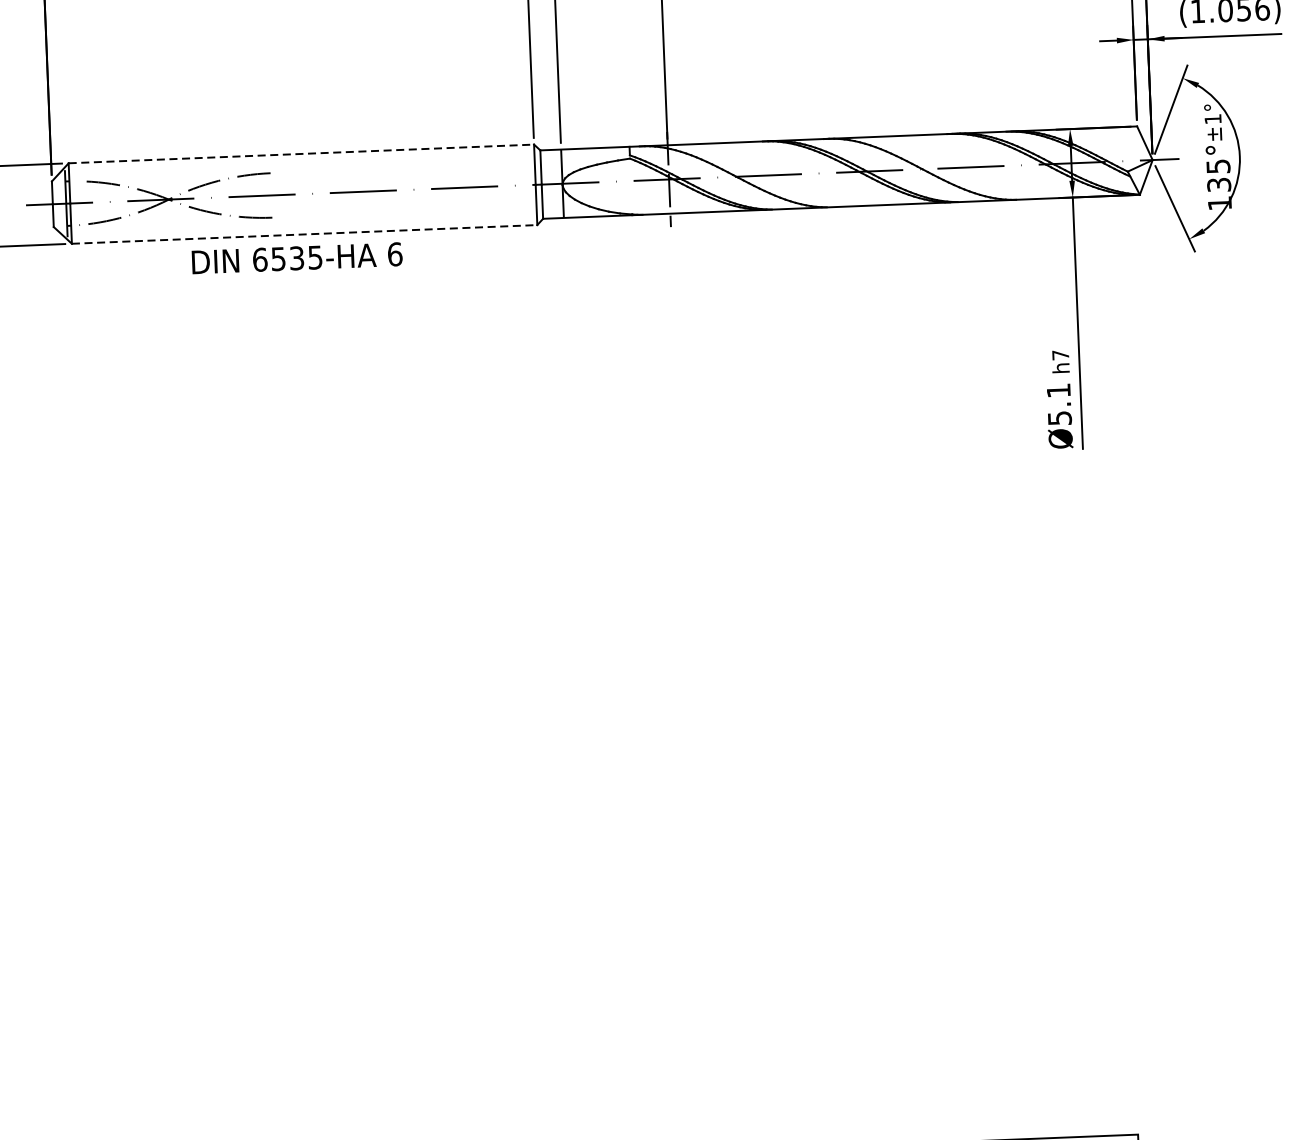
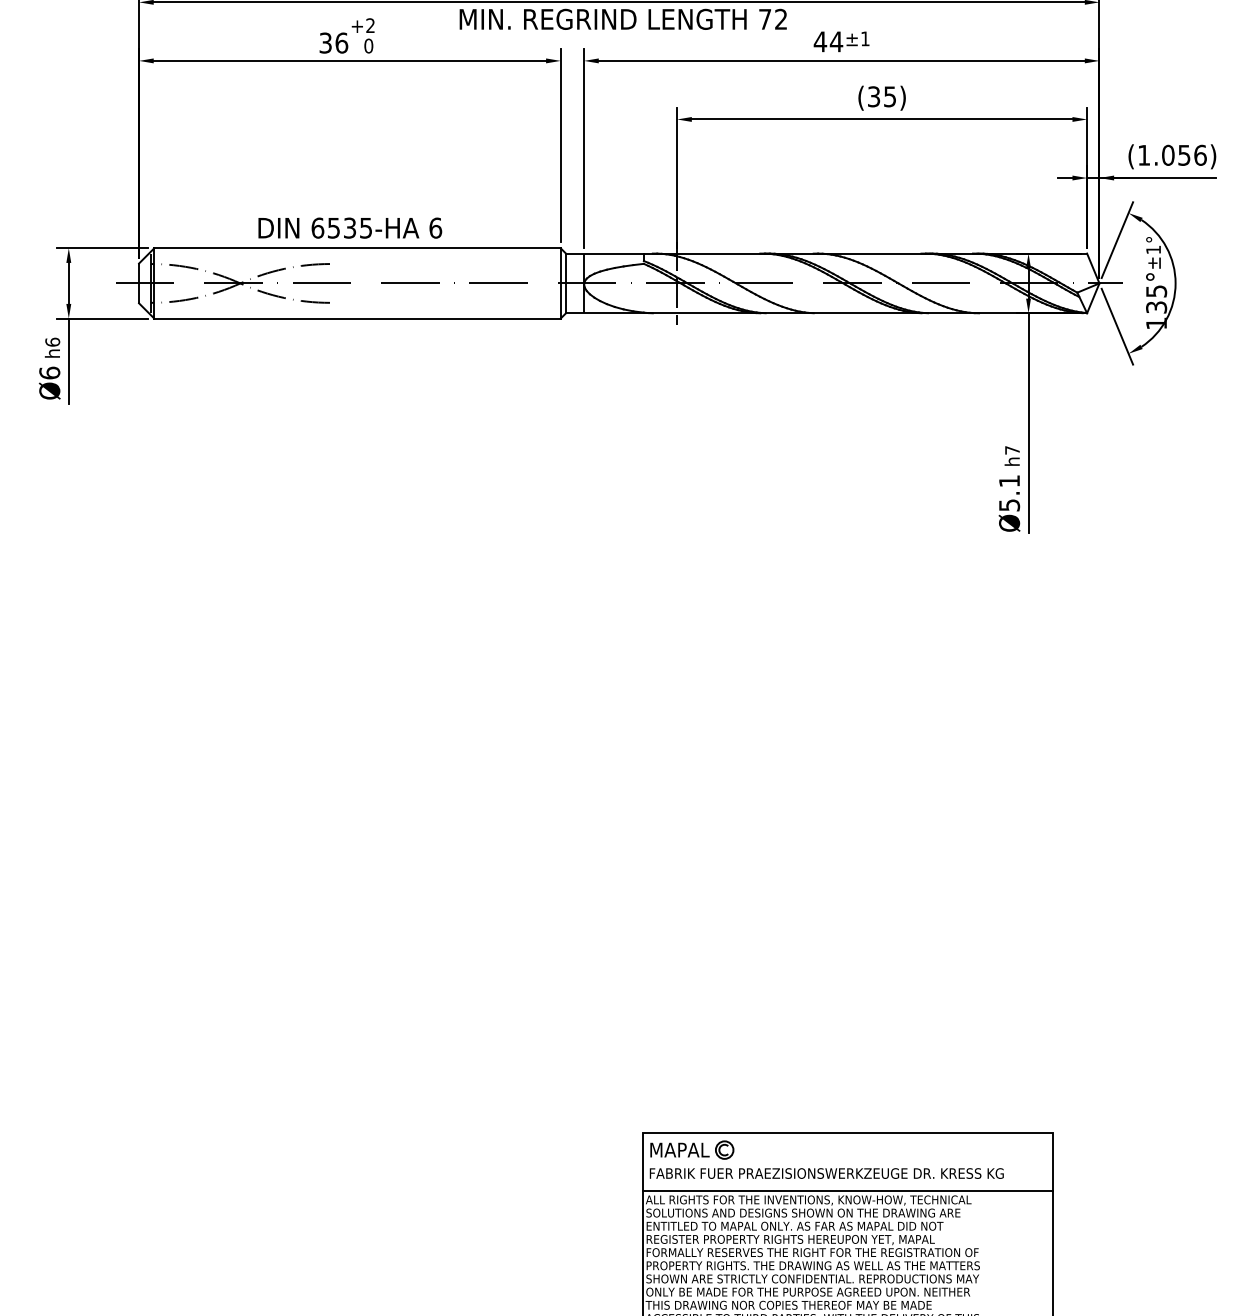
line: (302, 154) -> (358, 248), dashed -> solid
line: (305, 234) -> (358, 318), dashed -> solid
text: (297, 257) -> (350, 227), moved

